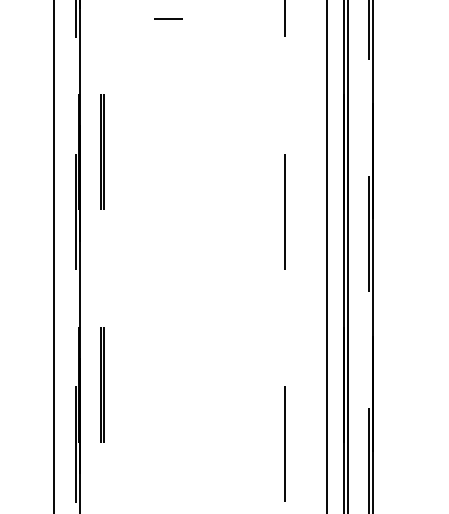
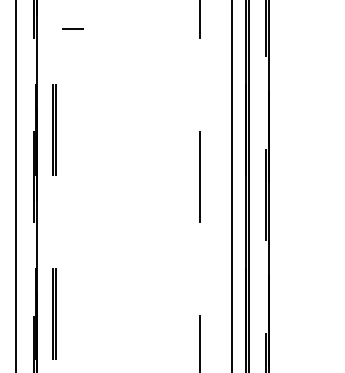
line: (168, 18) -> (72, 28), moved

